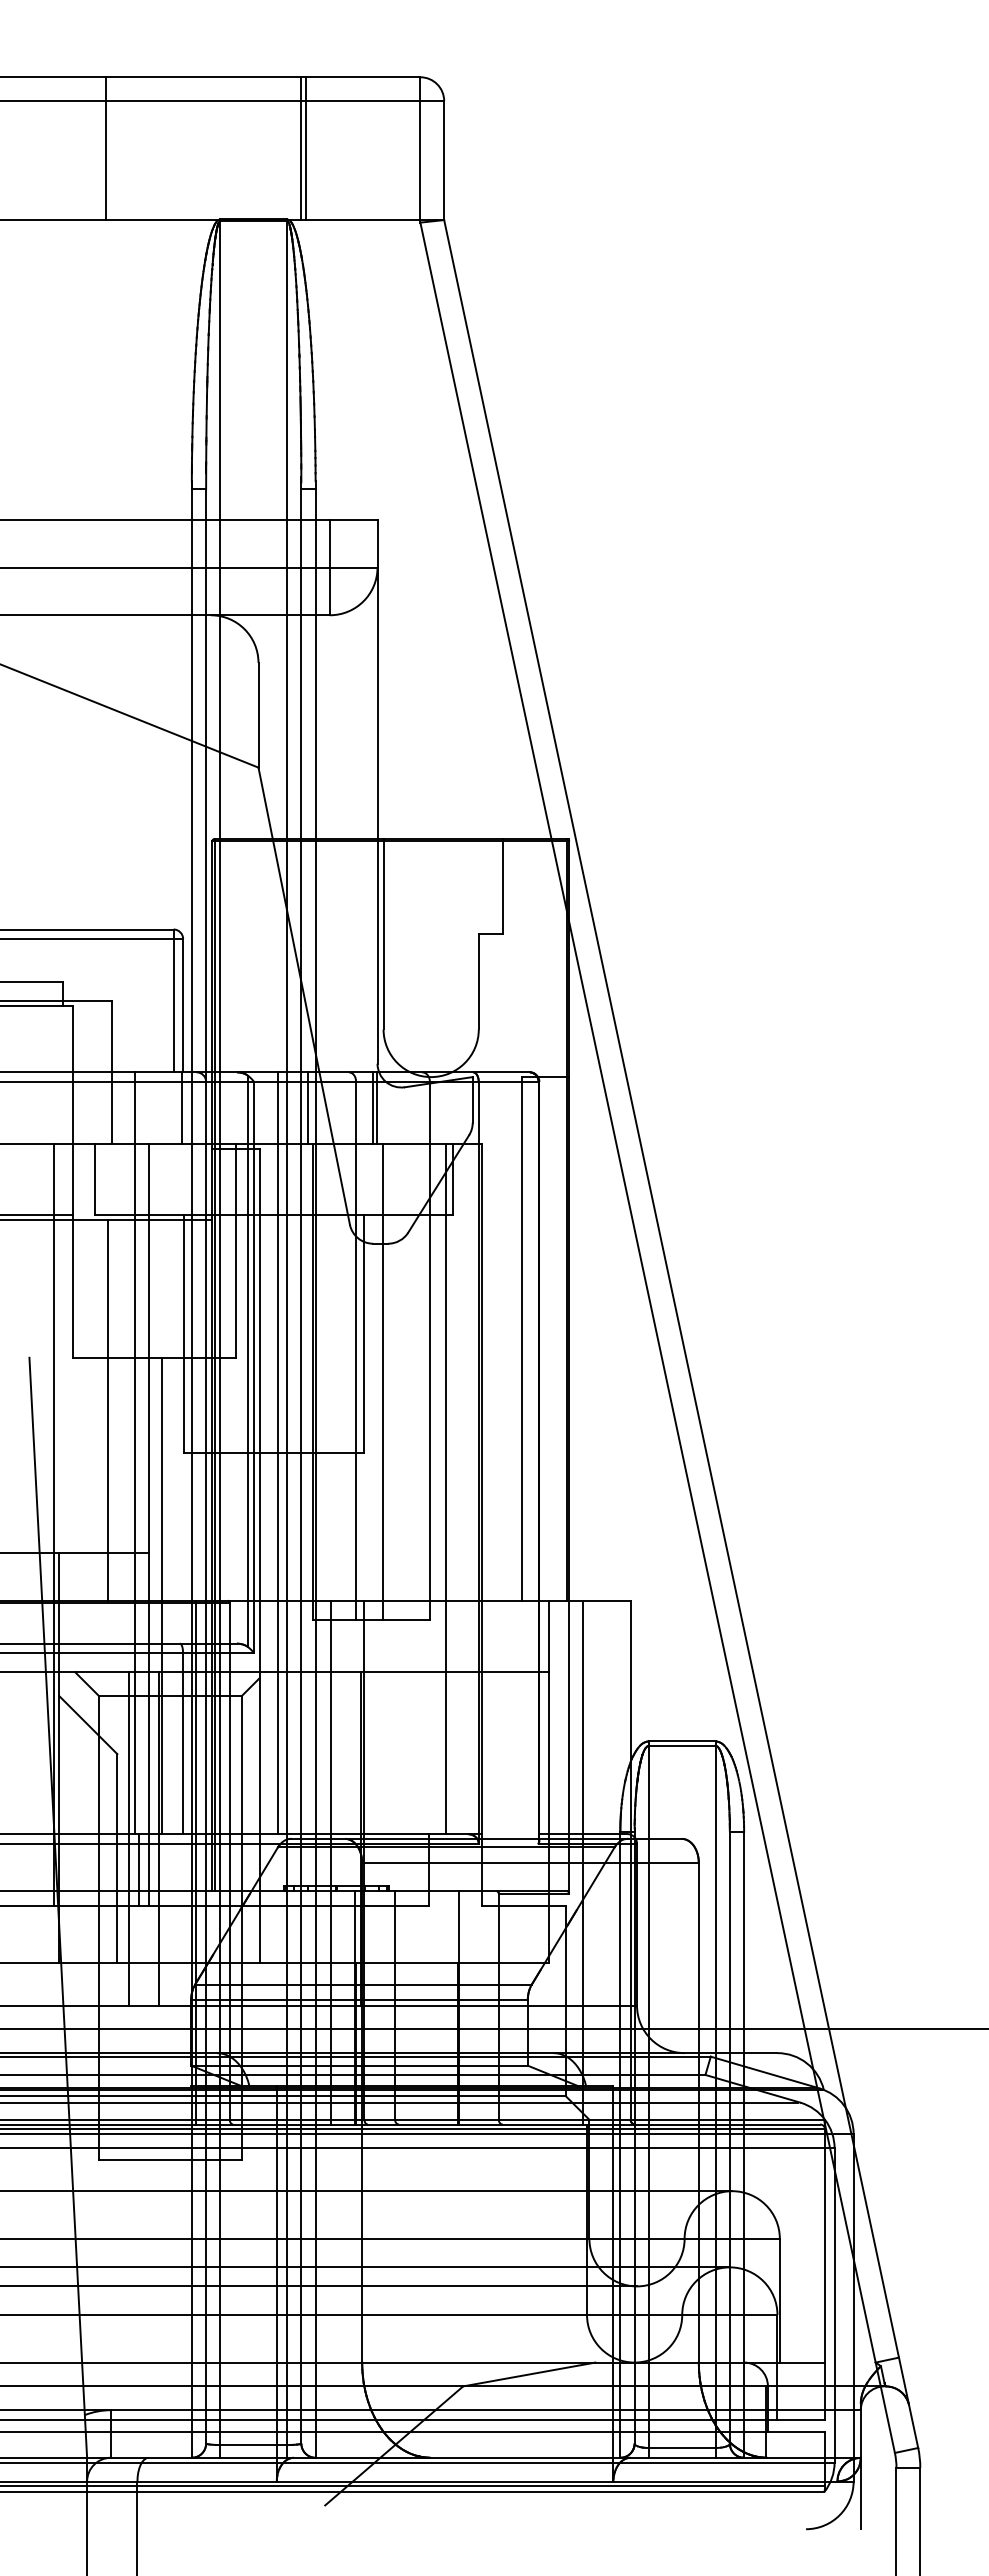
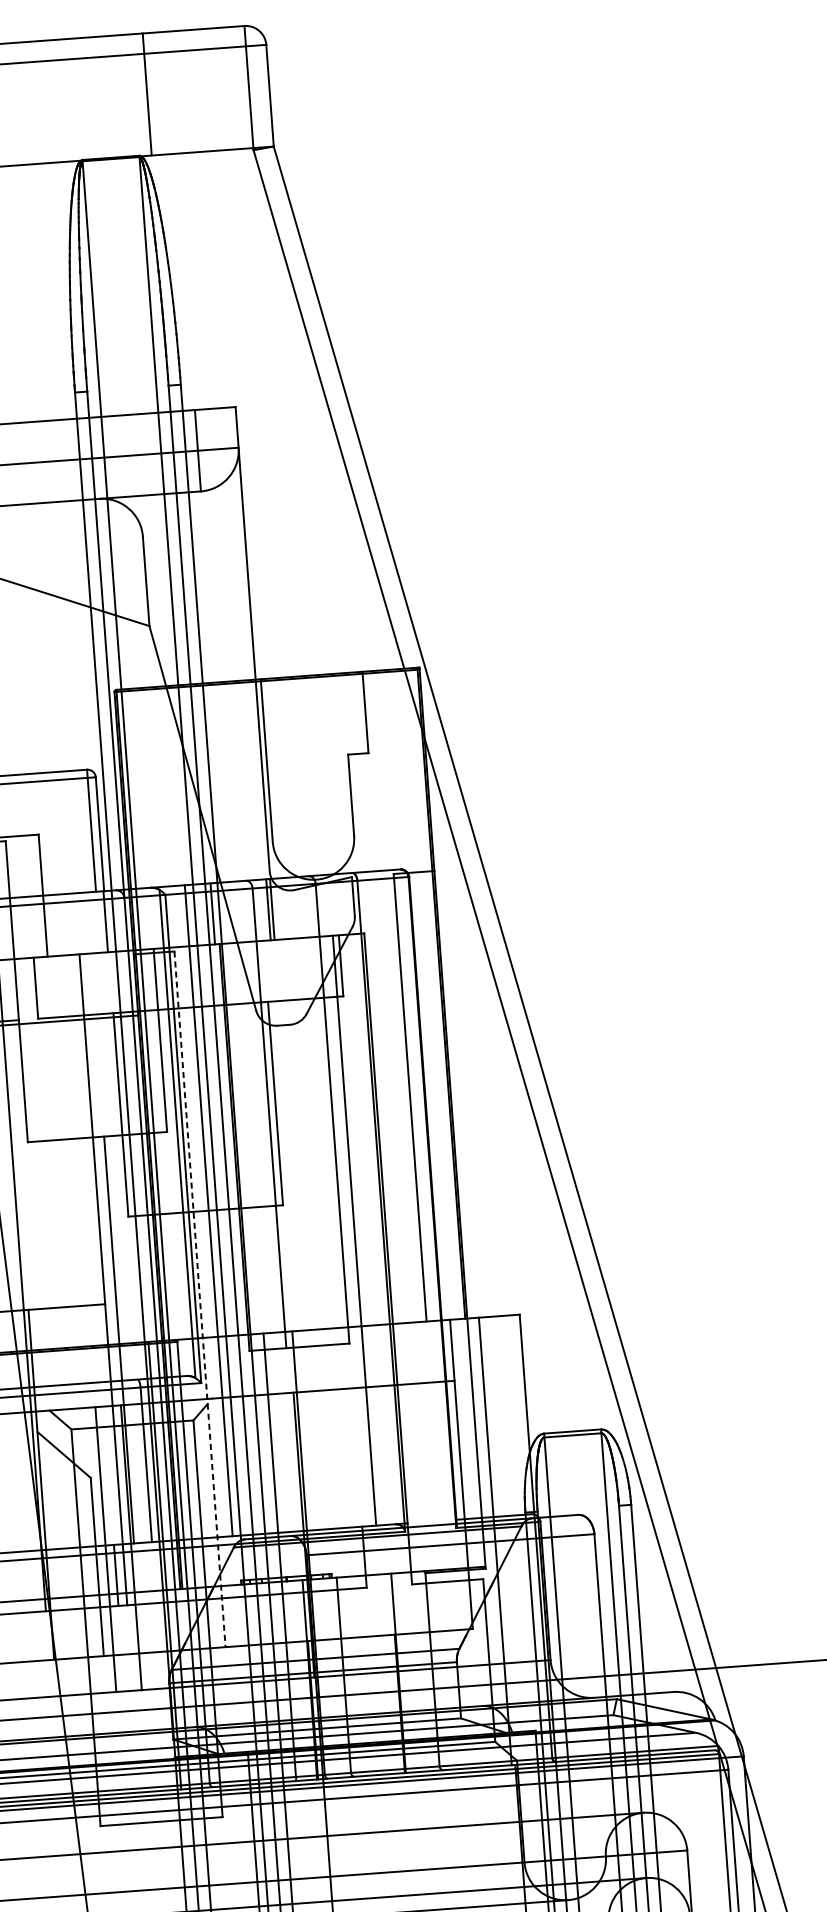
line: (306, 148) -> (151, 94), removed
line: (383, 1381) -> (294, 1142), removed
line: (107, 1409) -> (60, 1184), removed
line: (134, 1453) -> (86, 1219), removed
line: (259, 1556) -> (199, 1300), solid -> dashed

